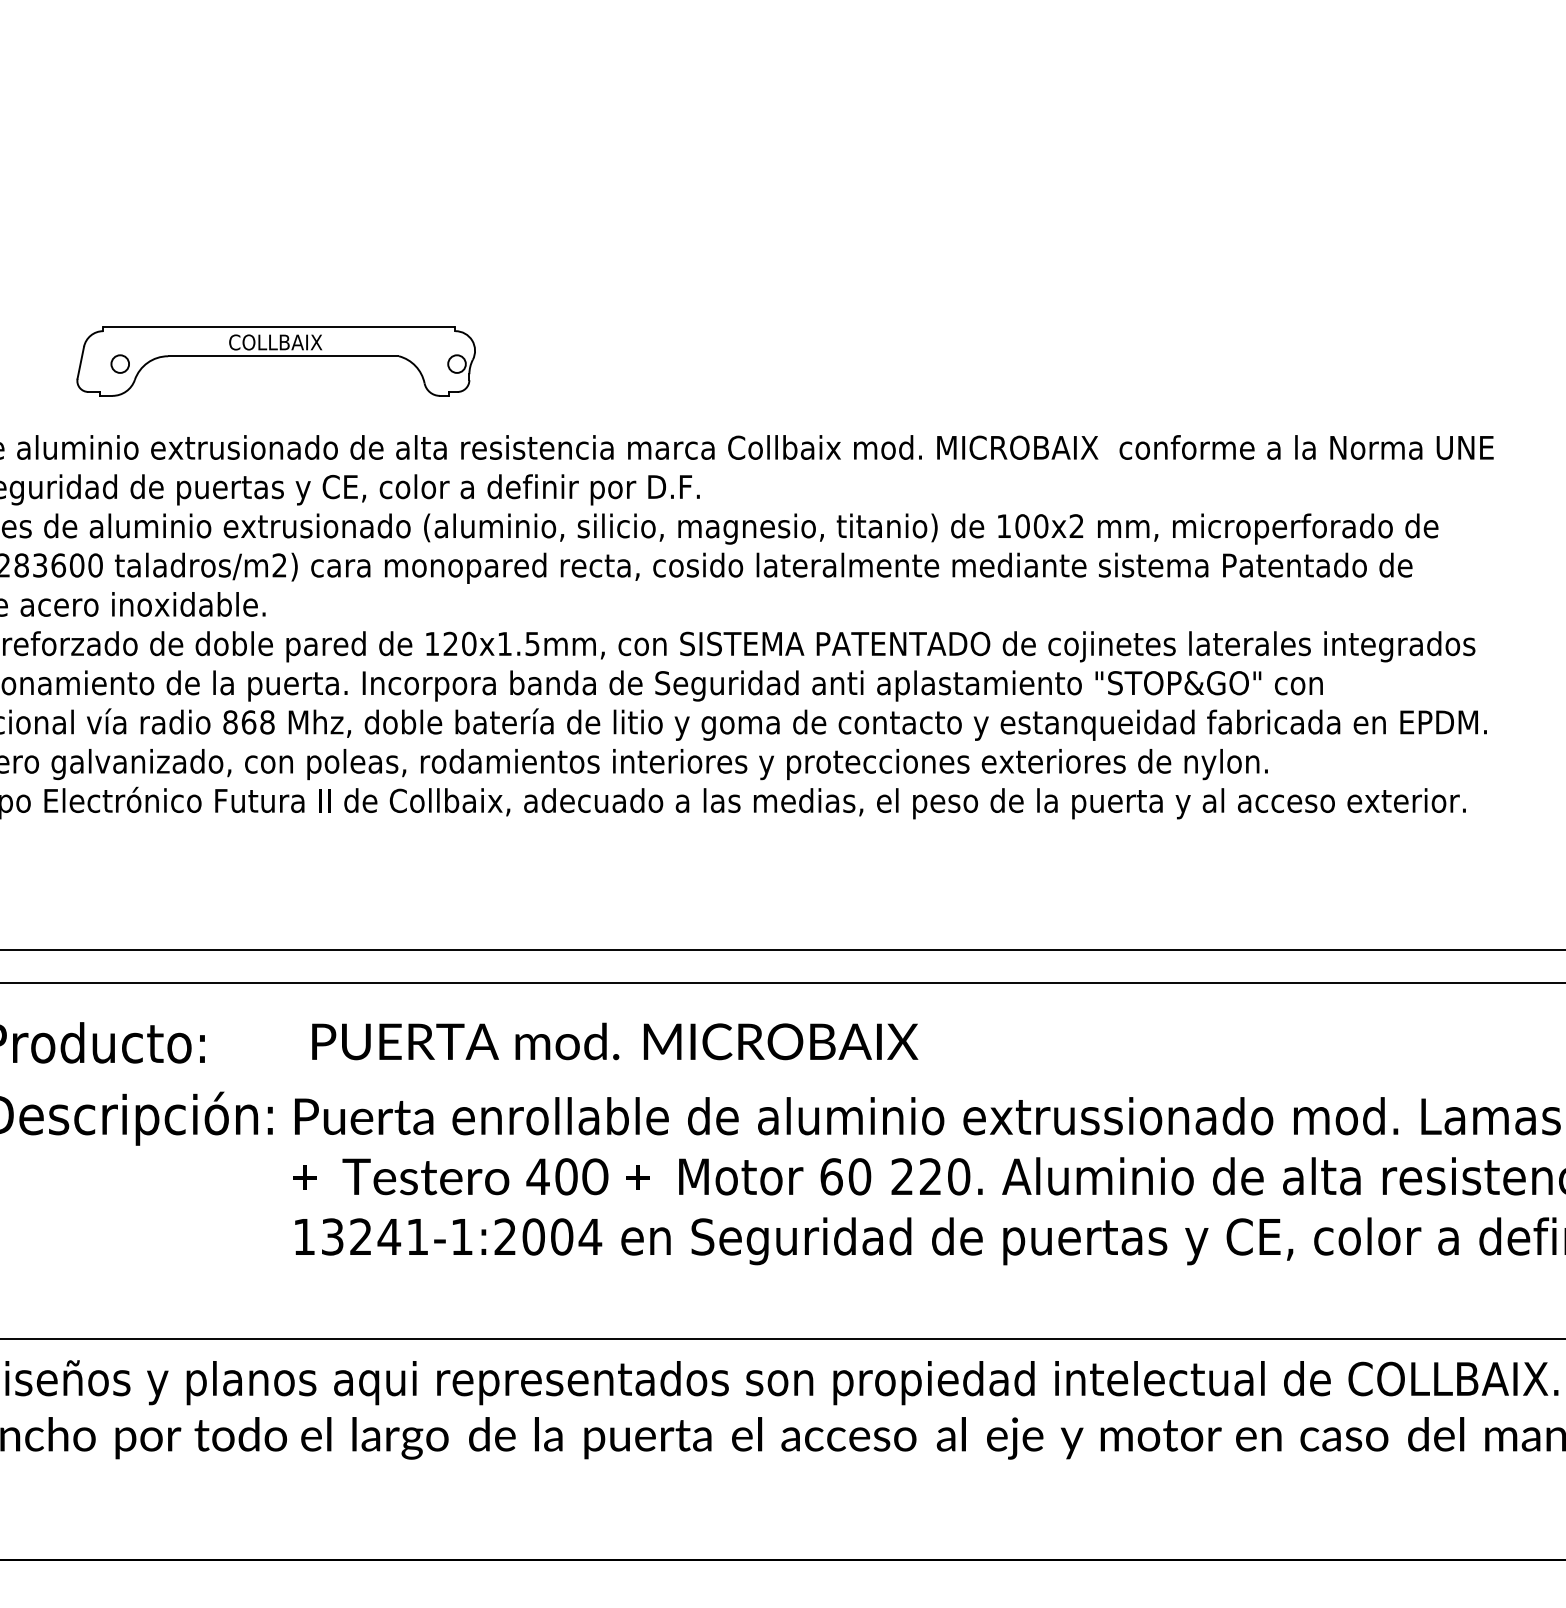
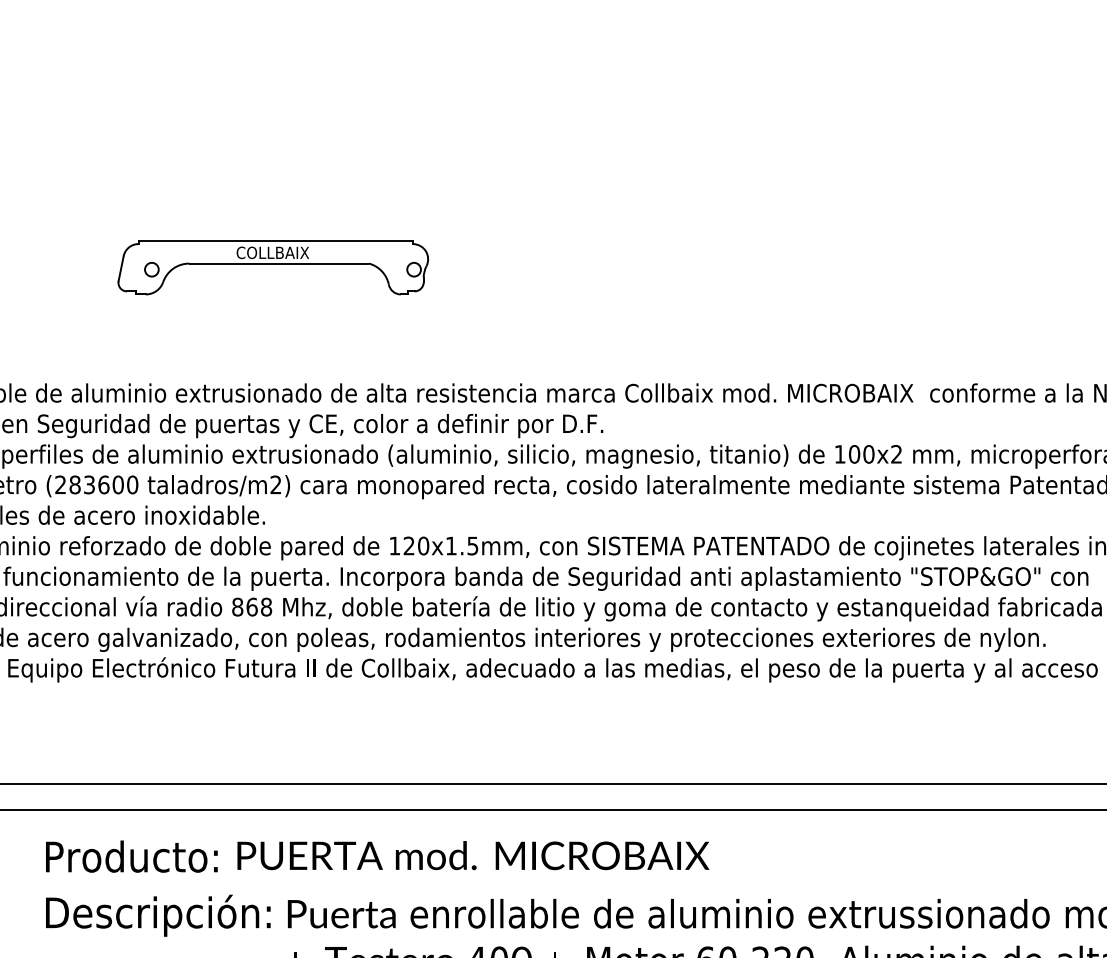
part: (275, 361) -> (272, 267), moved
text: (615, 1041) -> (473, 855), moved

